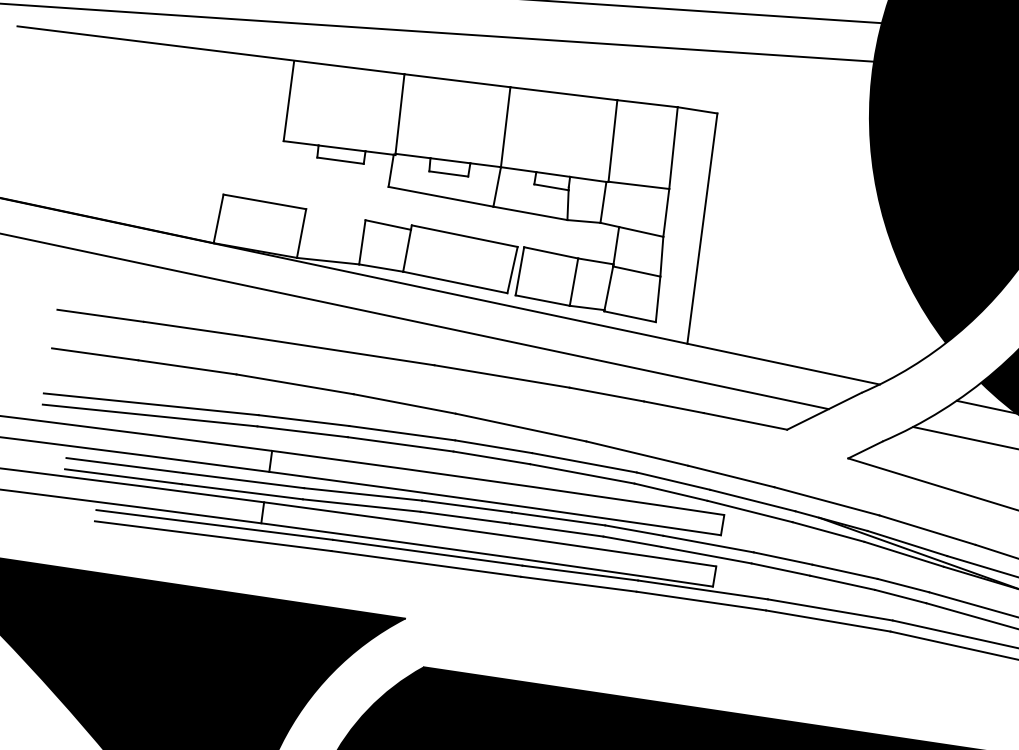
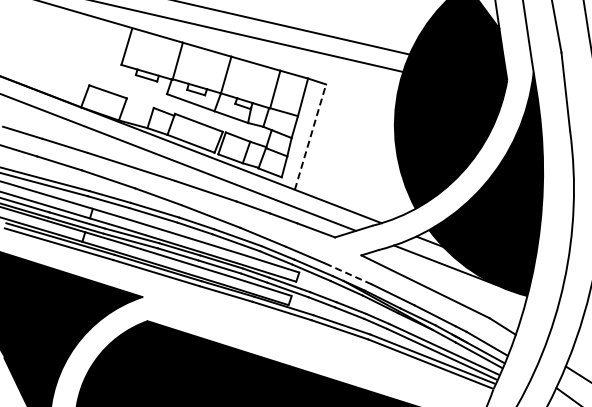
line: (702, 229) -> (310, 137), solid -> dashed
line: (827, 500) -> (348, 273), solid -> dashed

